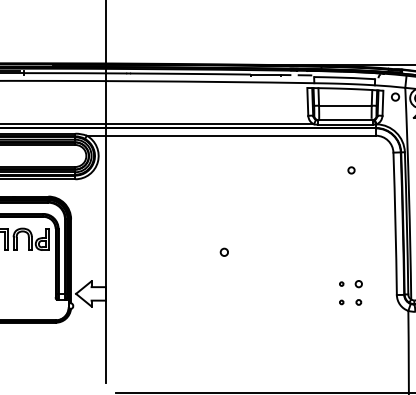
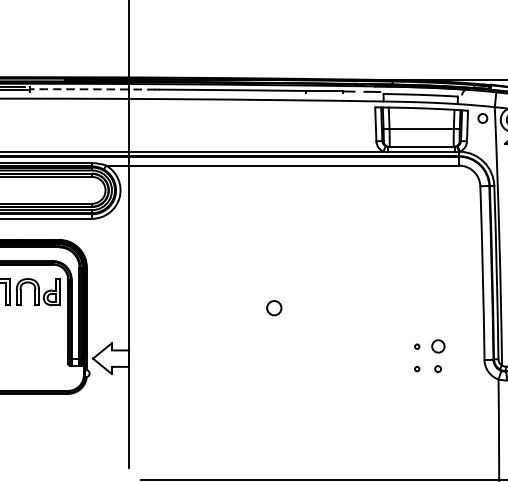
arc: (75, 73) -> (92, 89), solid -> dashed
circle: (351, 170) -> (429, 208), removed
circle: (223, 251) -> (272, 306), size x1.6
circle: (358, 284) -> (437, 347), size x1.6

